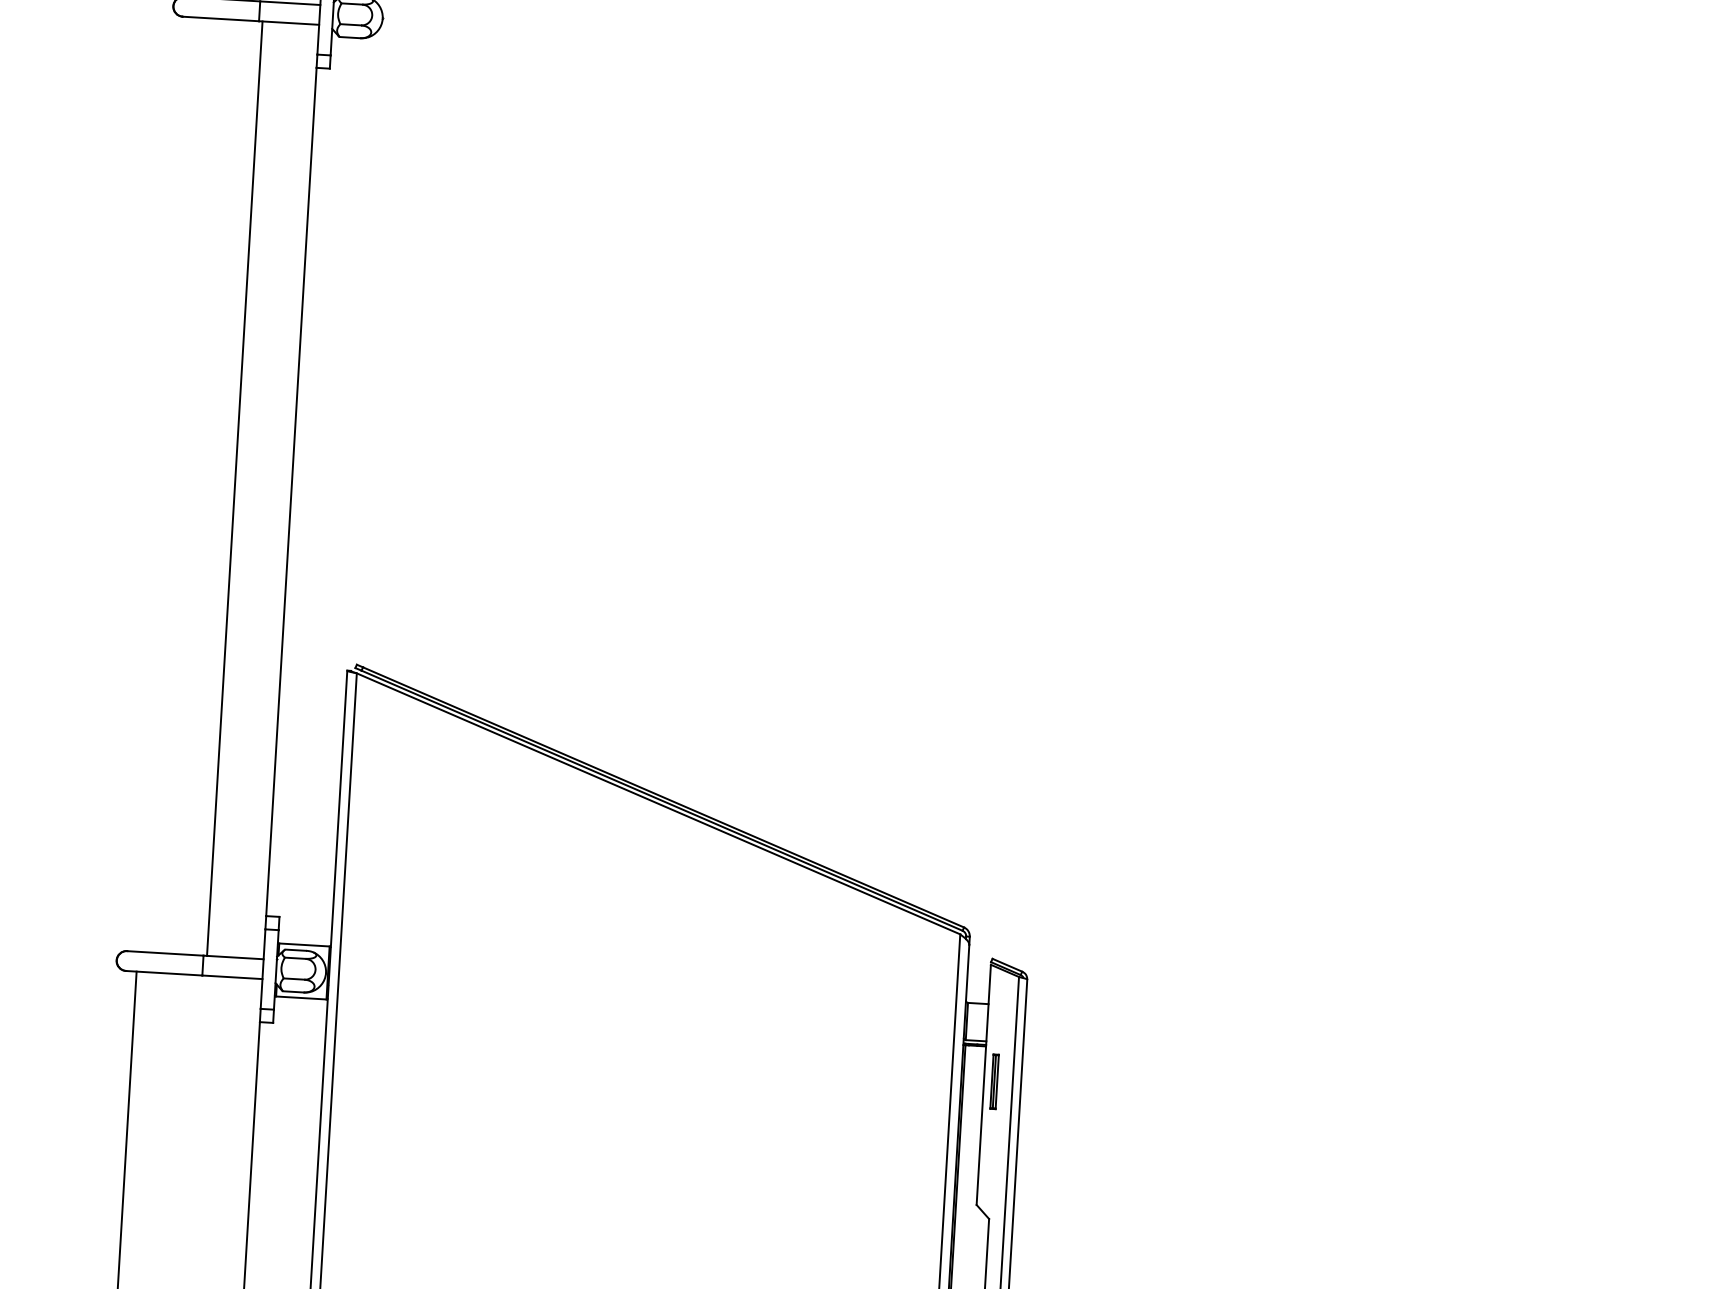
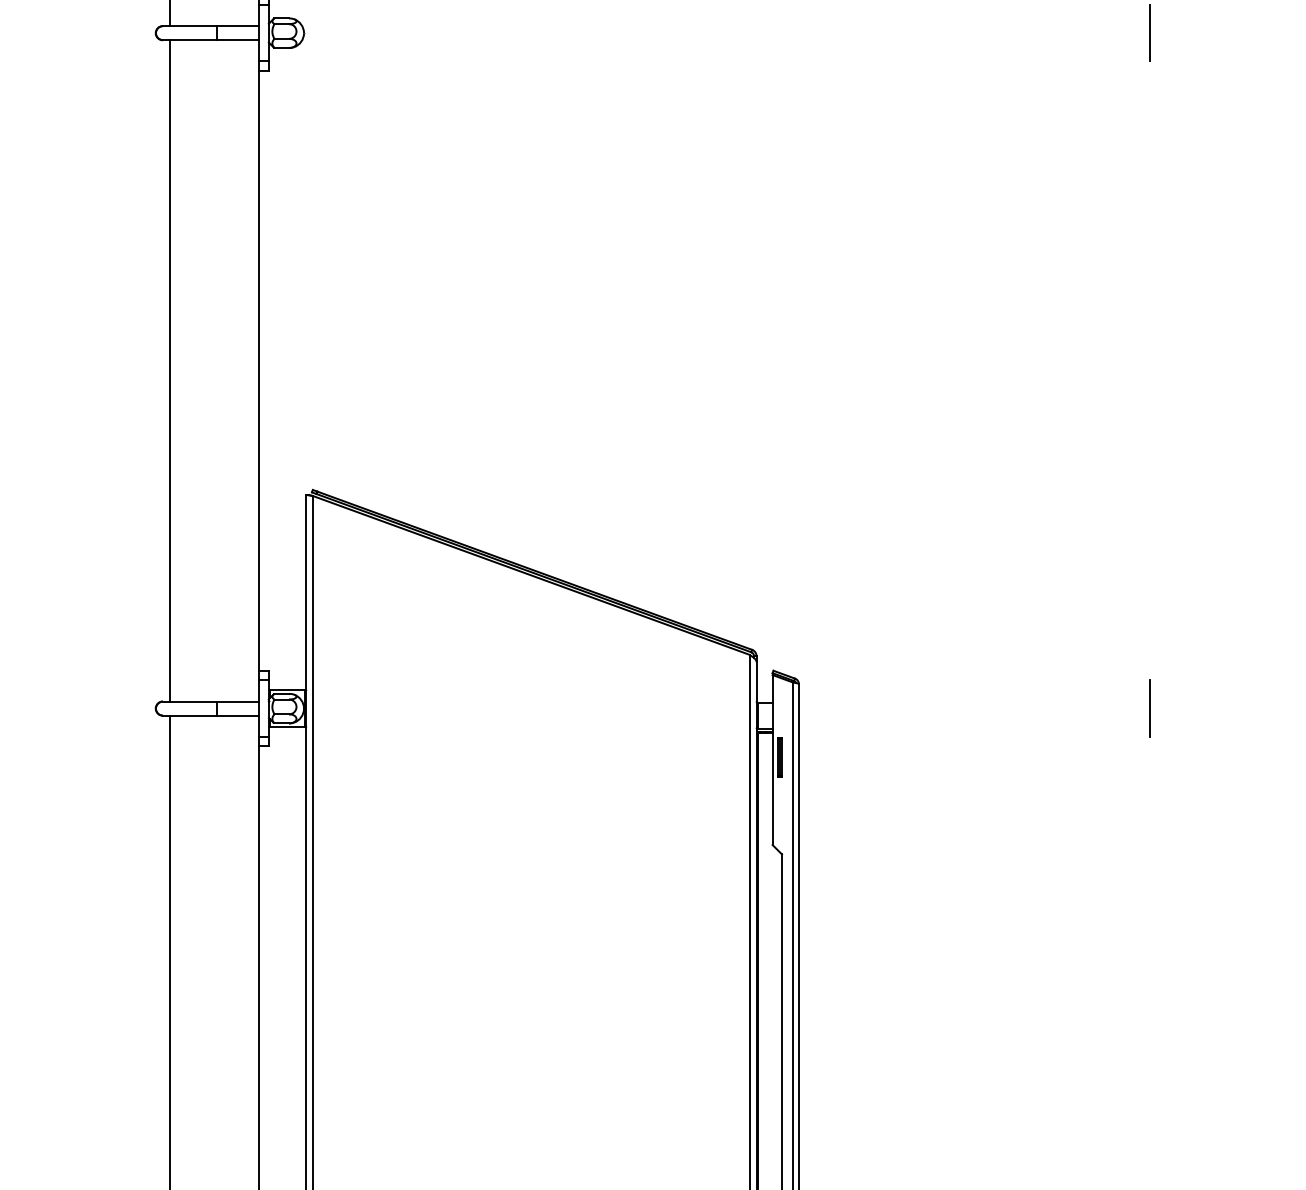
line: (1578, 90) -> (1150, 33), added
line: (234, 488) -> (170, 370), moved
line: (1521, 1043) -> (1150, 708), added

